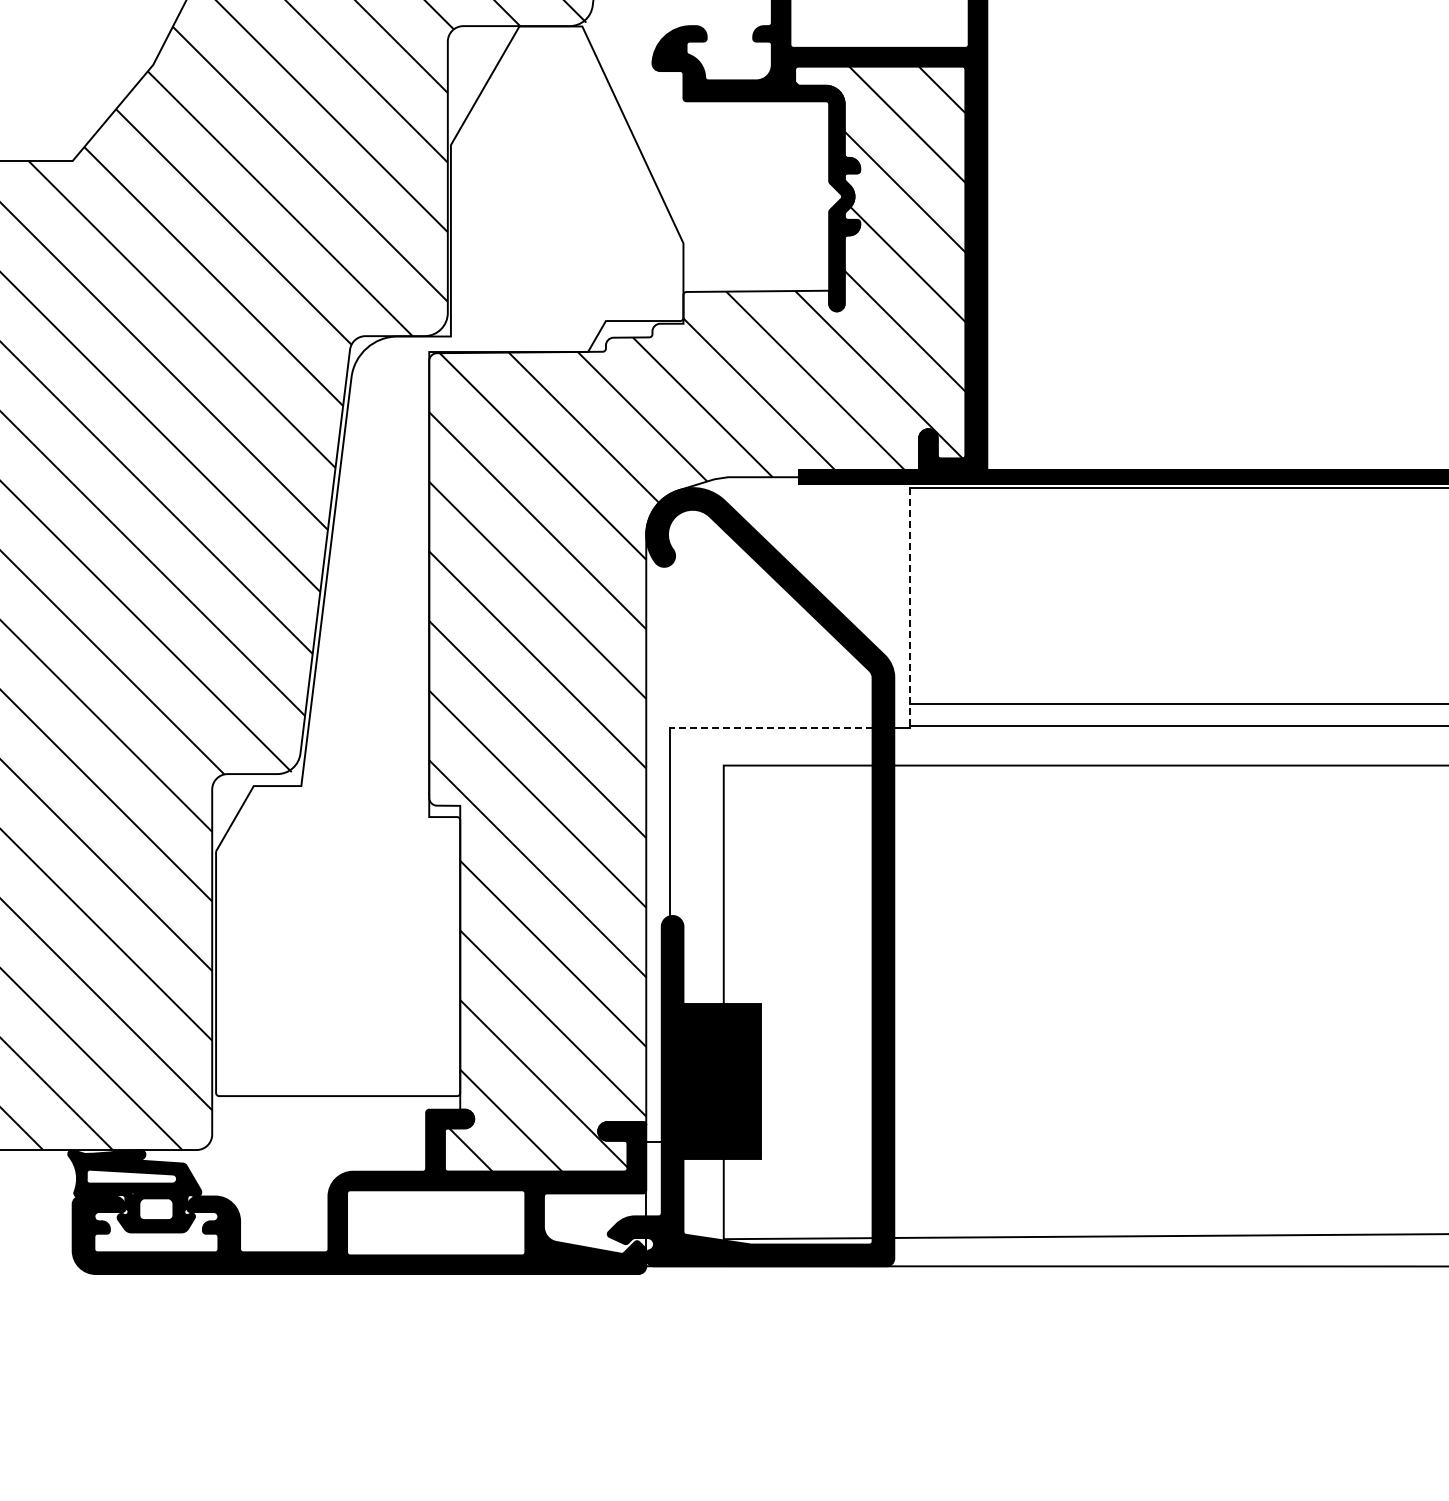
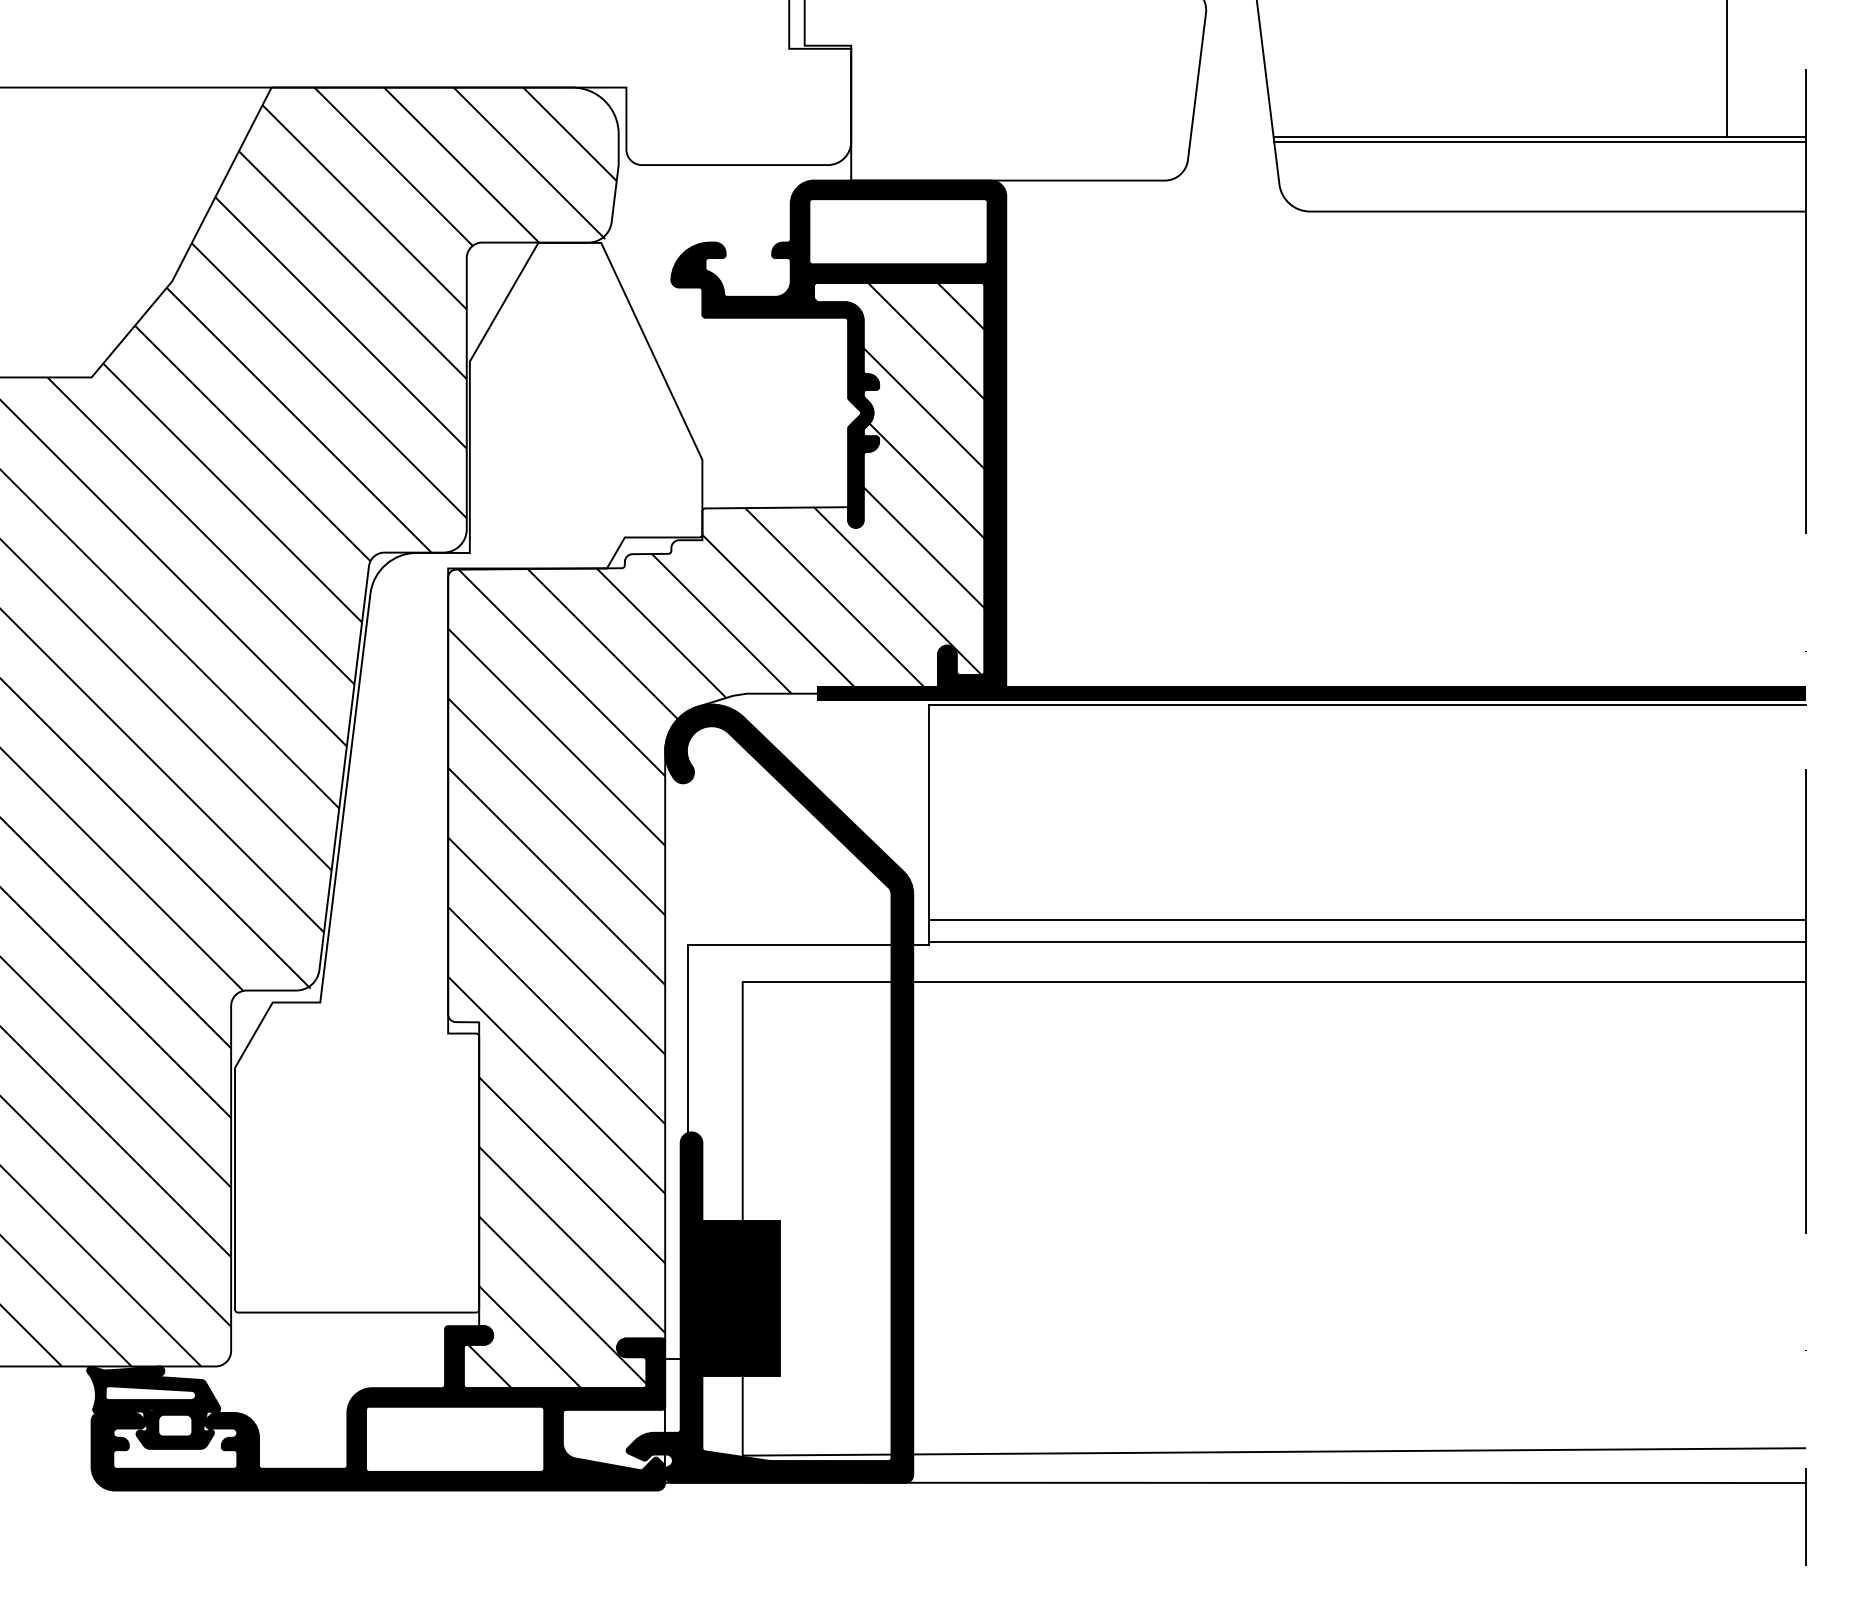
line: (909, 609) -> (928, 825), dashed -> solid
line: (770, 728) -> (789, 944), dashed -> solid

